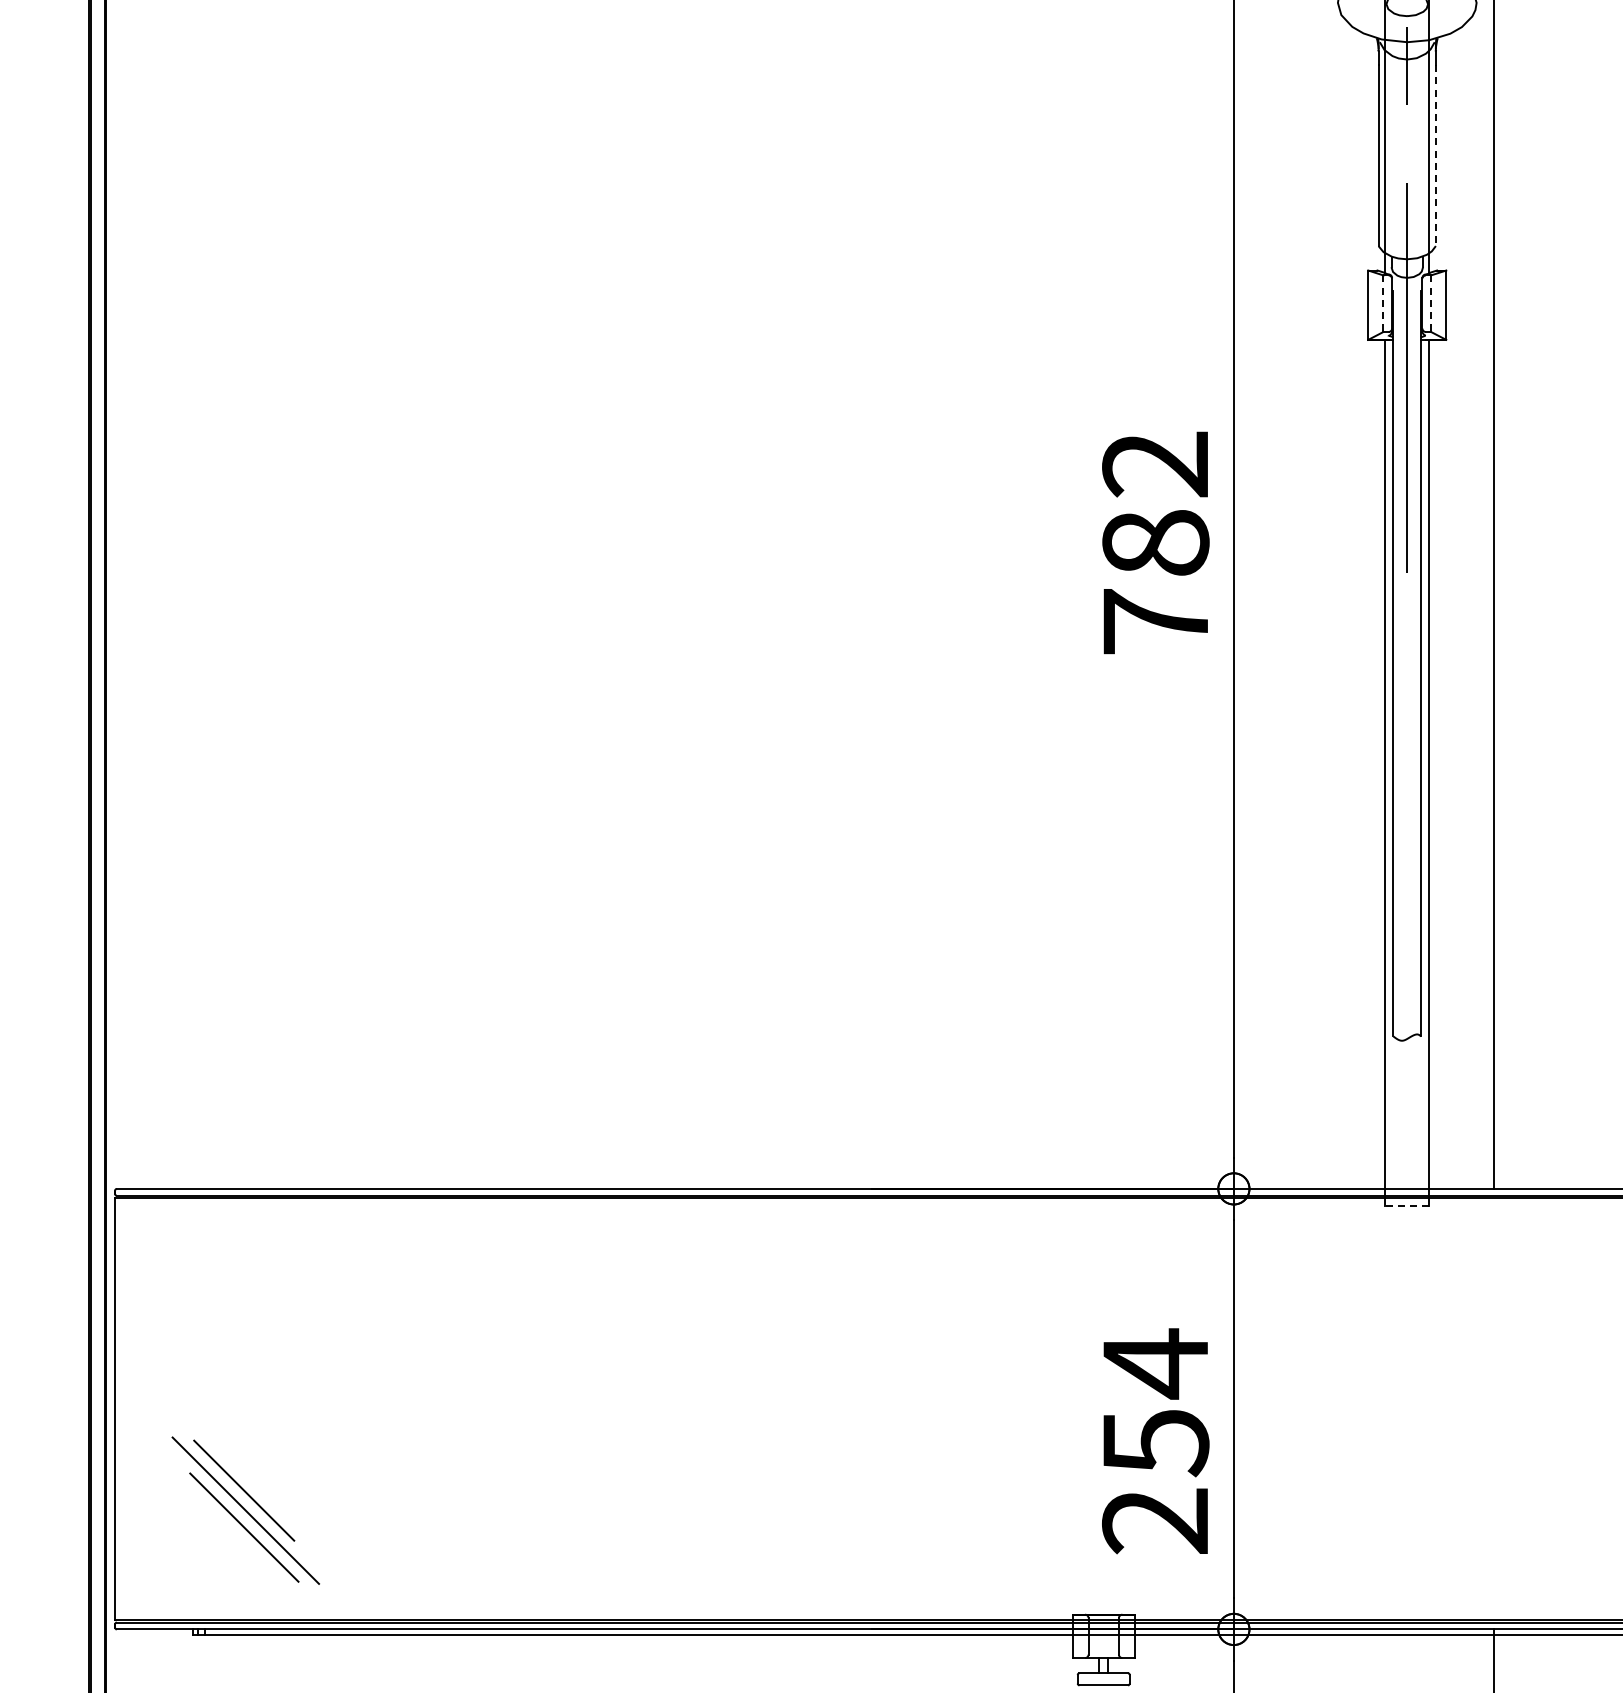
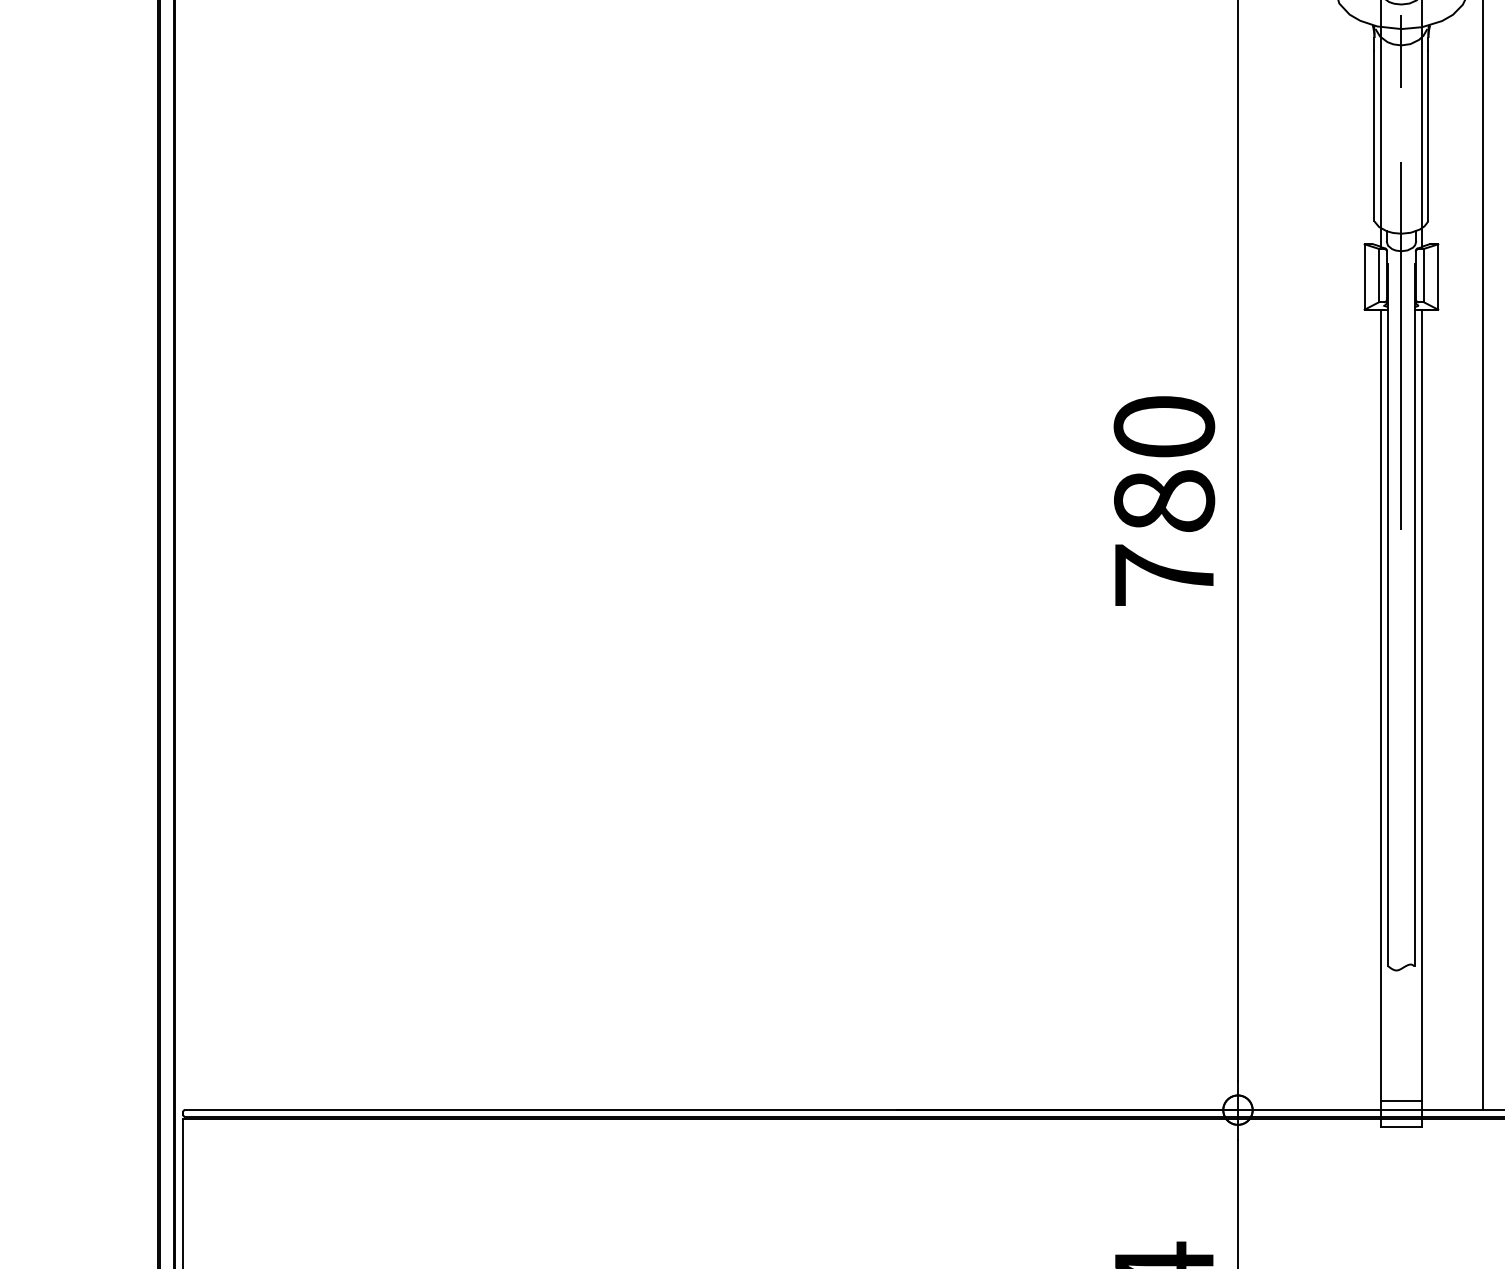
line: (1435, 156) -> (1428, 136), dashed -> solid
line: (1383, 304) -> (1379, 276), dashed -> solid
line: (1431, 304) -> (1424, 276), dashed -> solid
text: (1155, 464) -> (1164, 427), 782 -> 780
line: (1407, 1179) -> (1401, 1101), added
line: (1406, 1206) -> (1400, 1126), dashed -> solid

